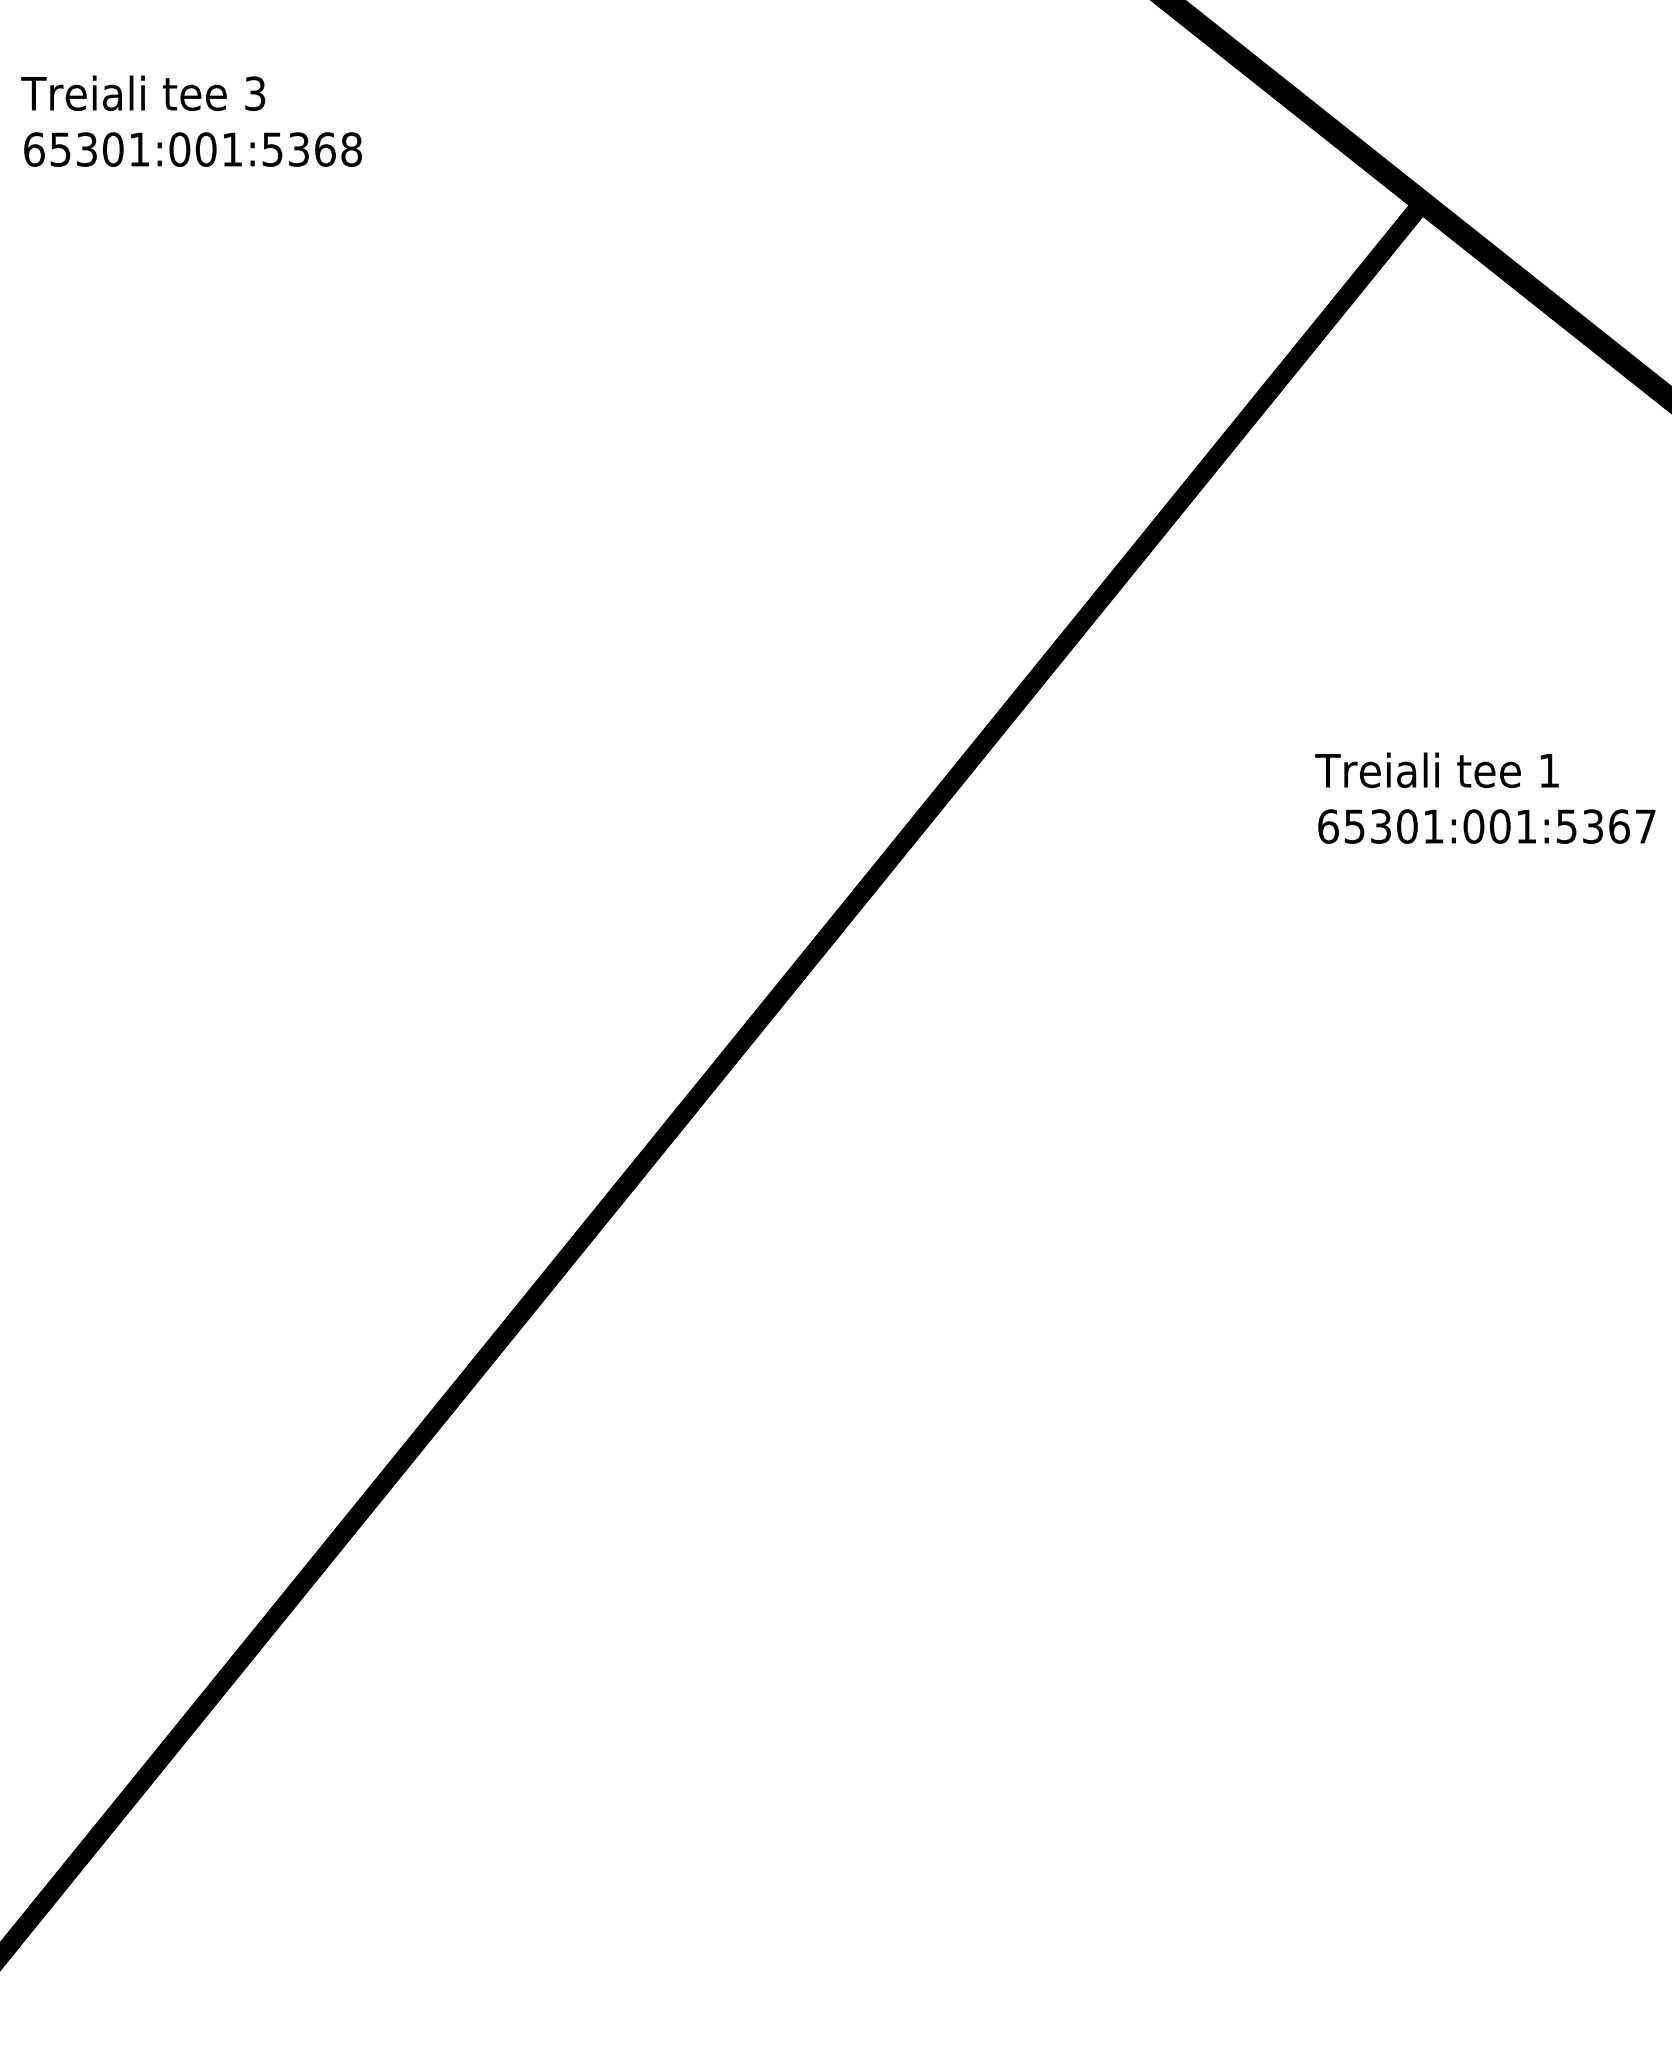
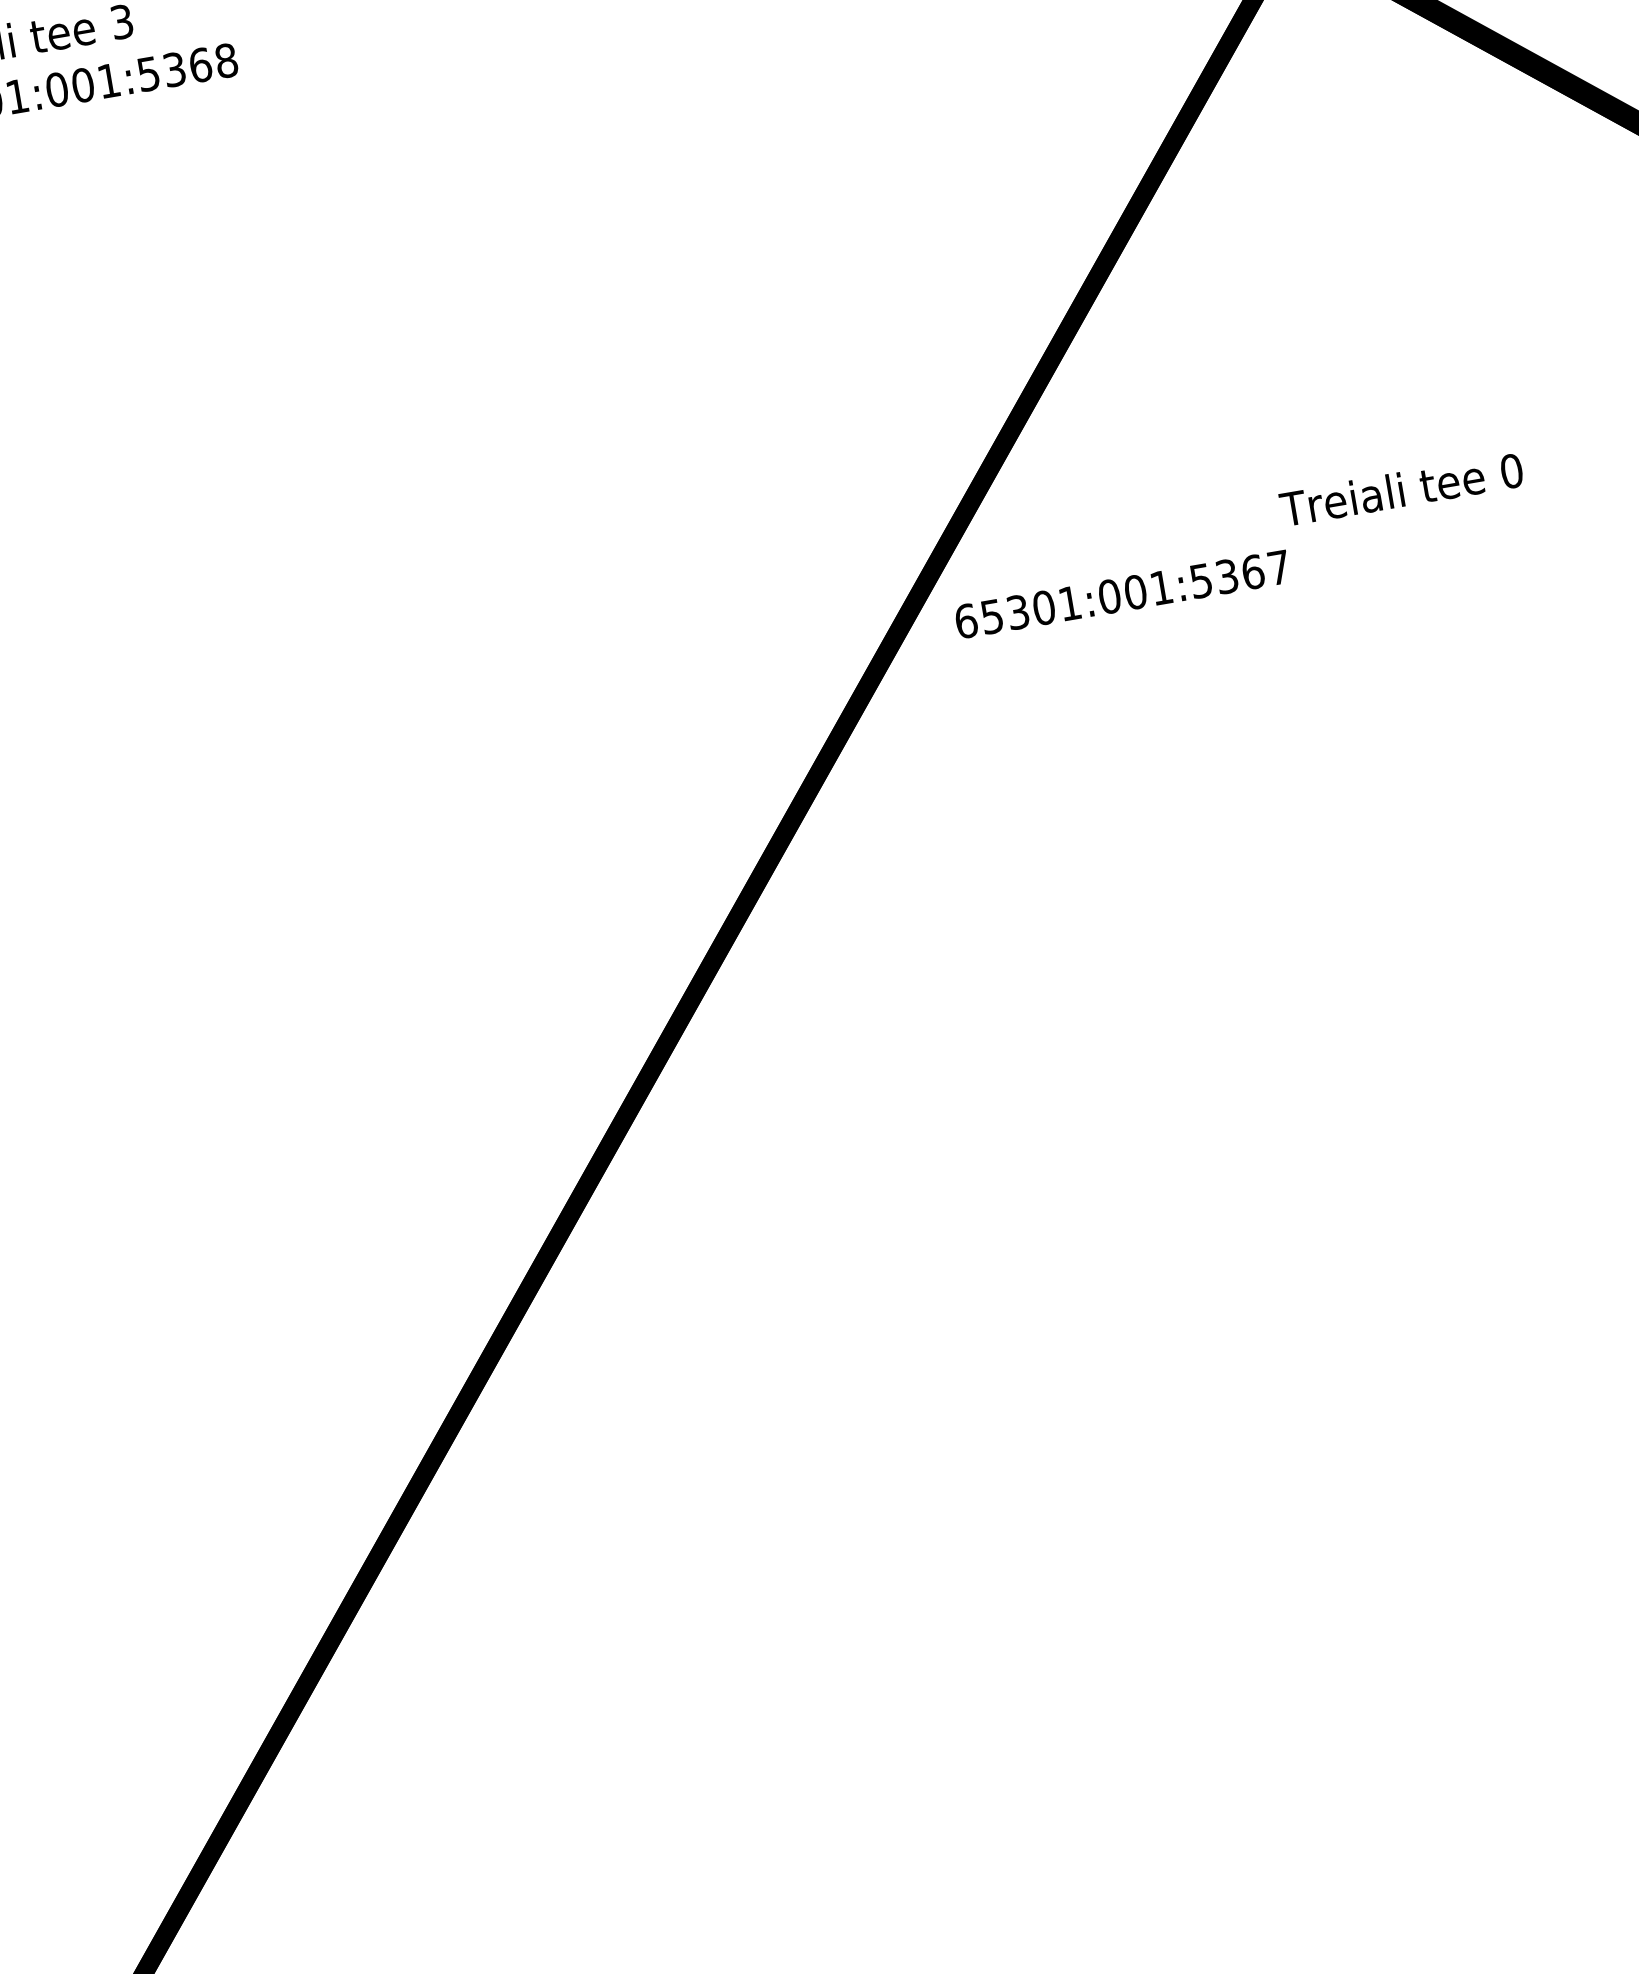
text: (1549, 770) -> (1511, 471), 1 -> 0
text: (1486, 826) -> (1122, 594), moved

